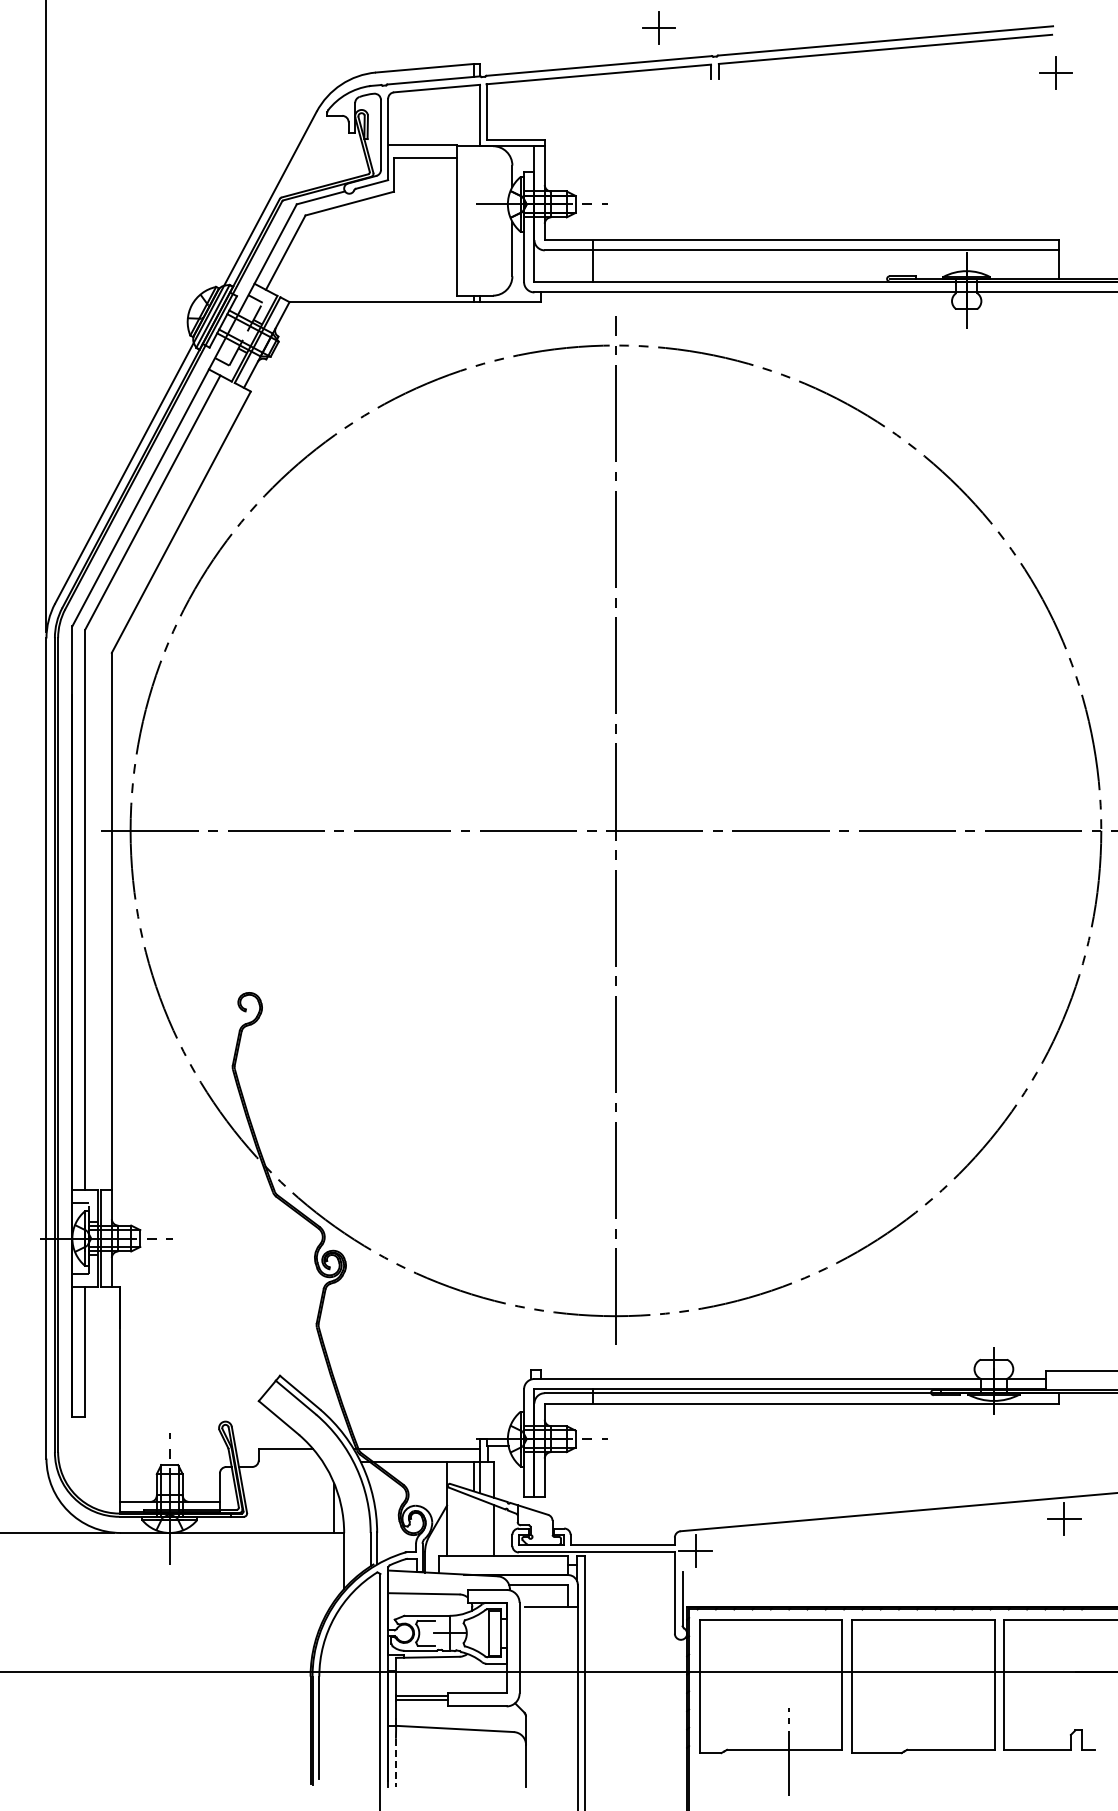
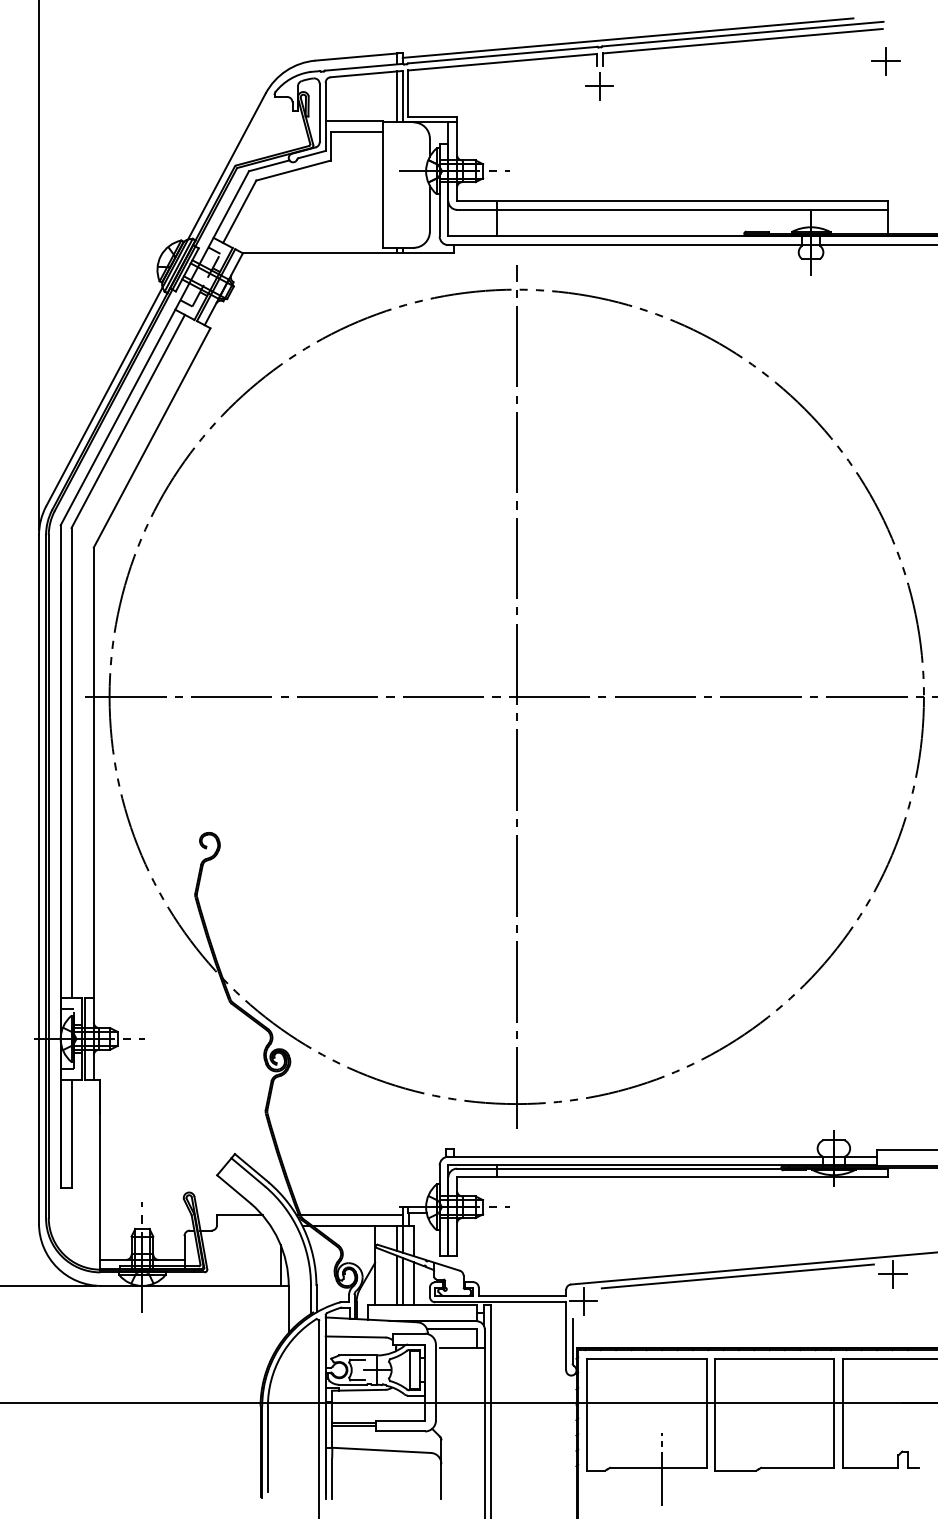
part: (658, 27) -> (599, 85), moved
line: (748, 45) -> (627, 37), added
line: (473, 115) -> (397, 96), added
line: (879, 1521) -> (737, 1276), added
line: (473, 1526) -> (397, 1280), added
line: (480, 1527) -> (403, 1281), added
line: (396, 1763) -> (332, 1479), dashed -> solid

